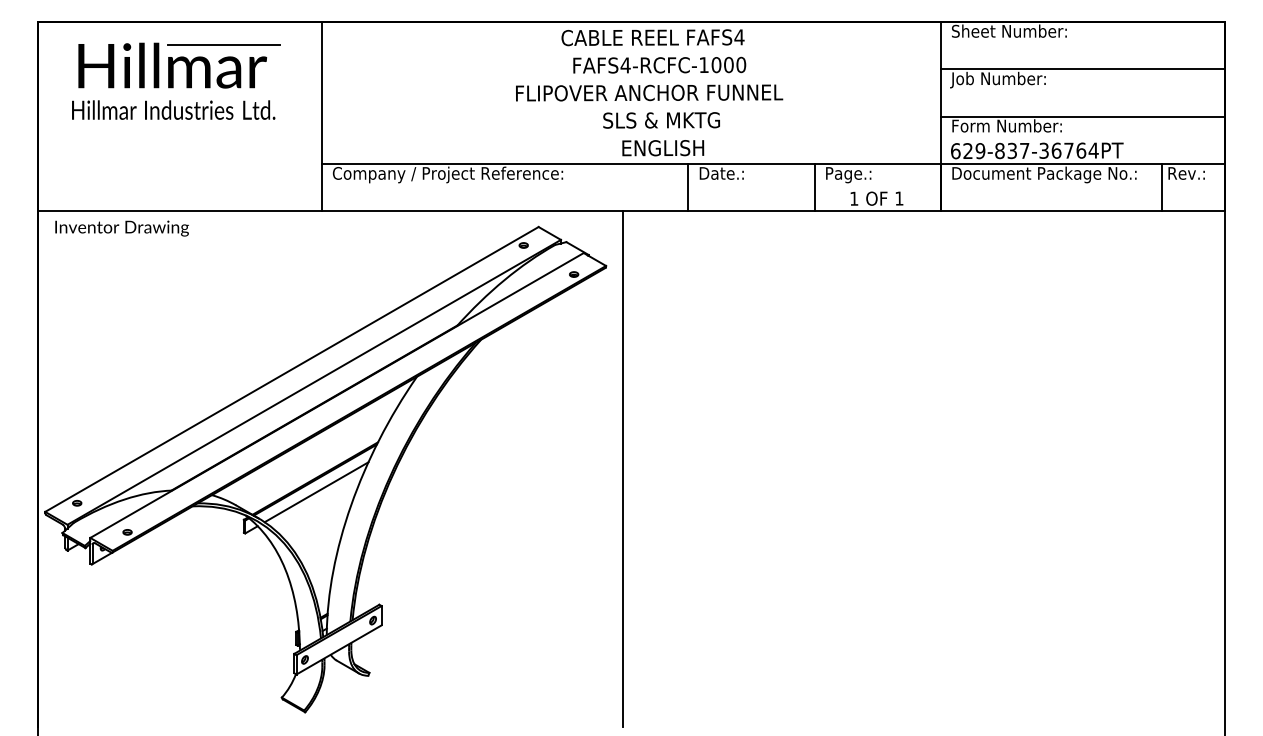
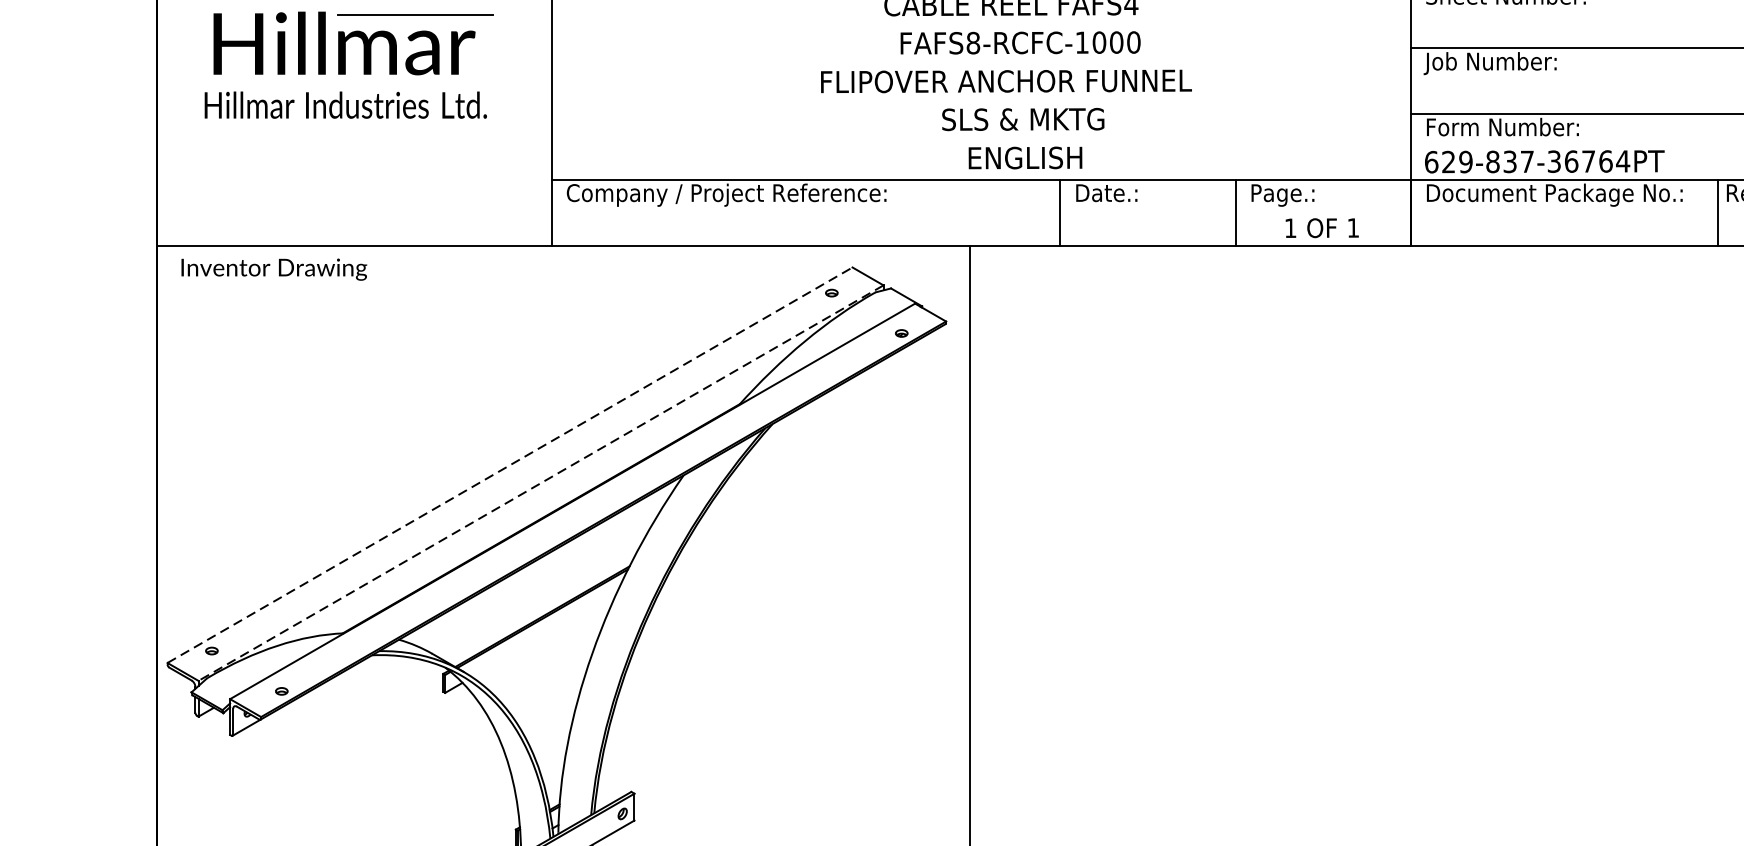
text: (625, 65) -> (973, 43), FAFS4-RCFC-1000 -> FAFS8-RCFC-1000
line: (291, 369) -> (509, 465), solid -> dashed
line: (314, 382) -> (541, 483), solid -> dashed
line: (316, 492) -> (544, 636), removed

